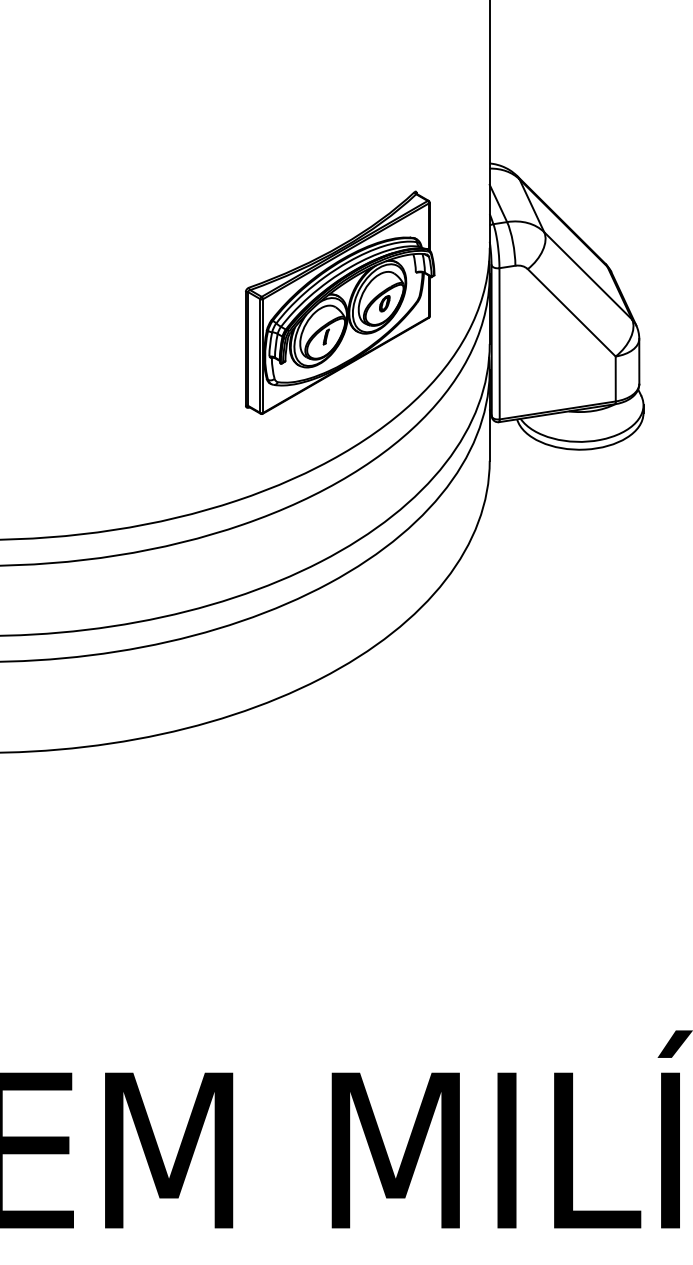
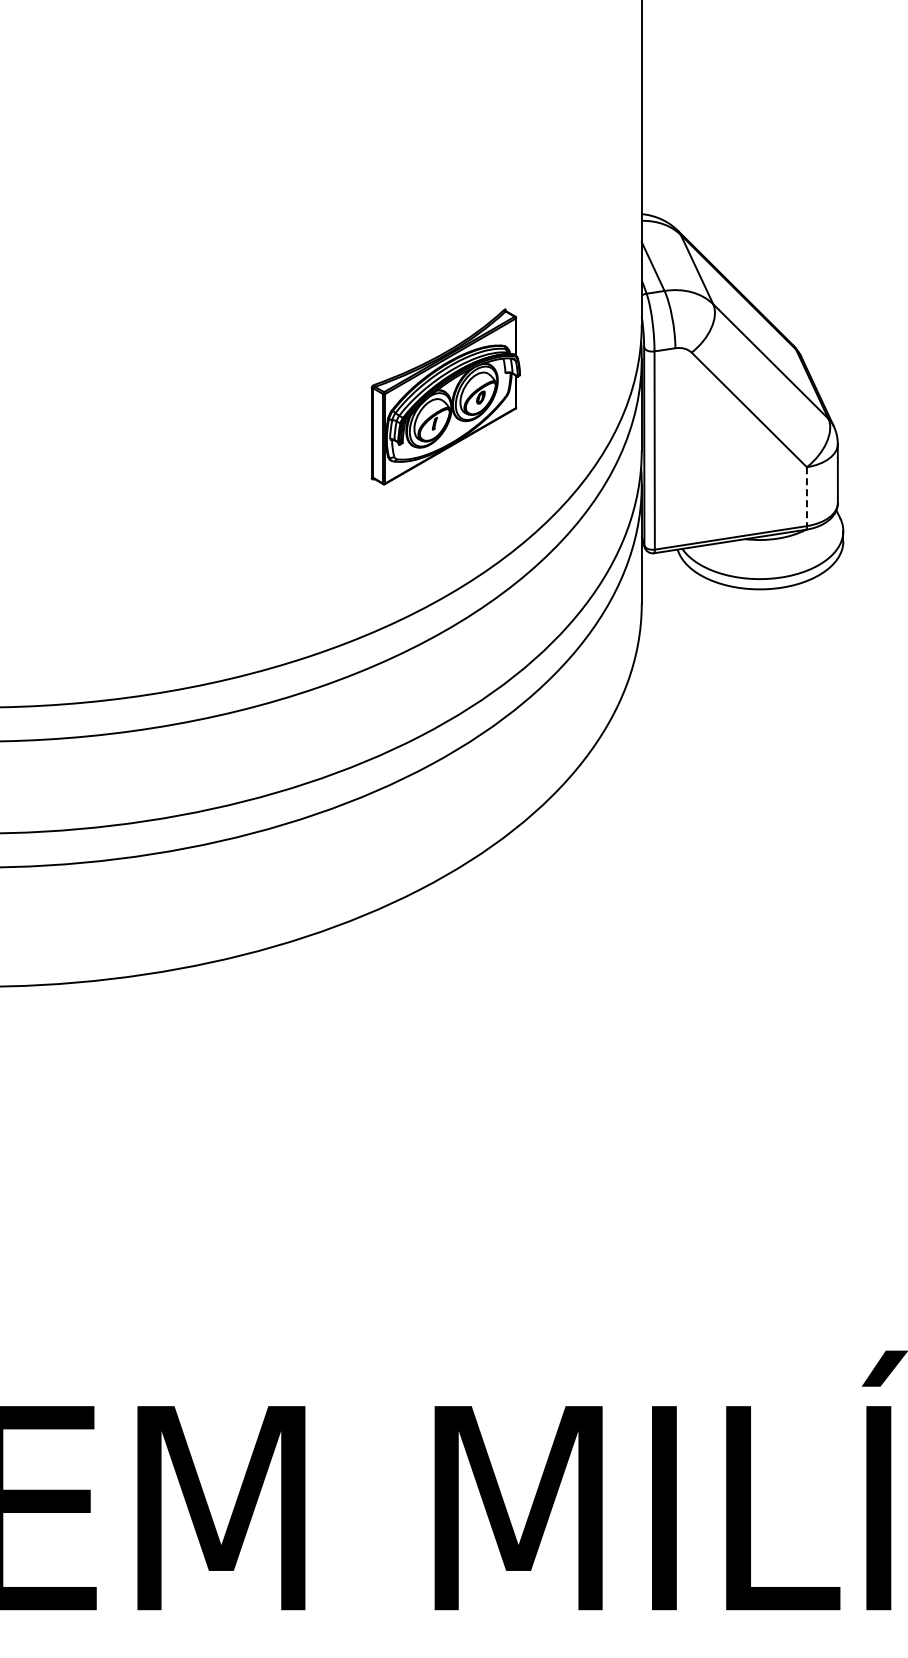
part: (340, 302) -> (445, 396), size x0.6
line: (615, 379) -> (806, 497), solid -> dashed

